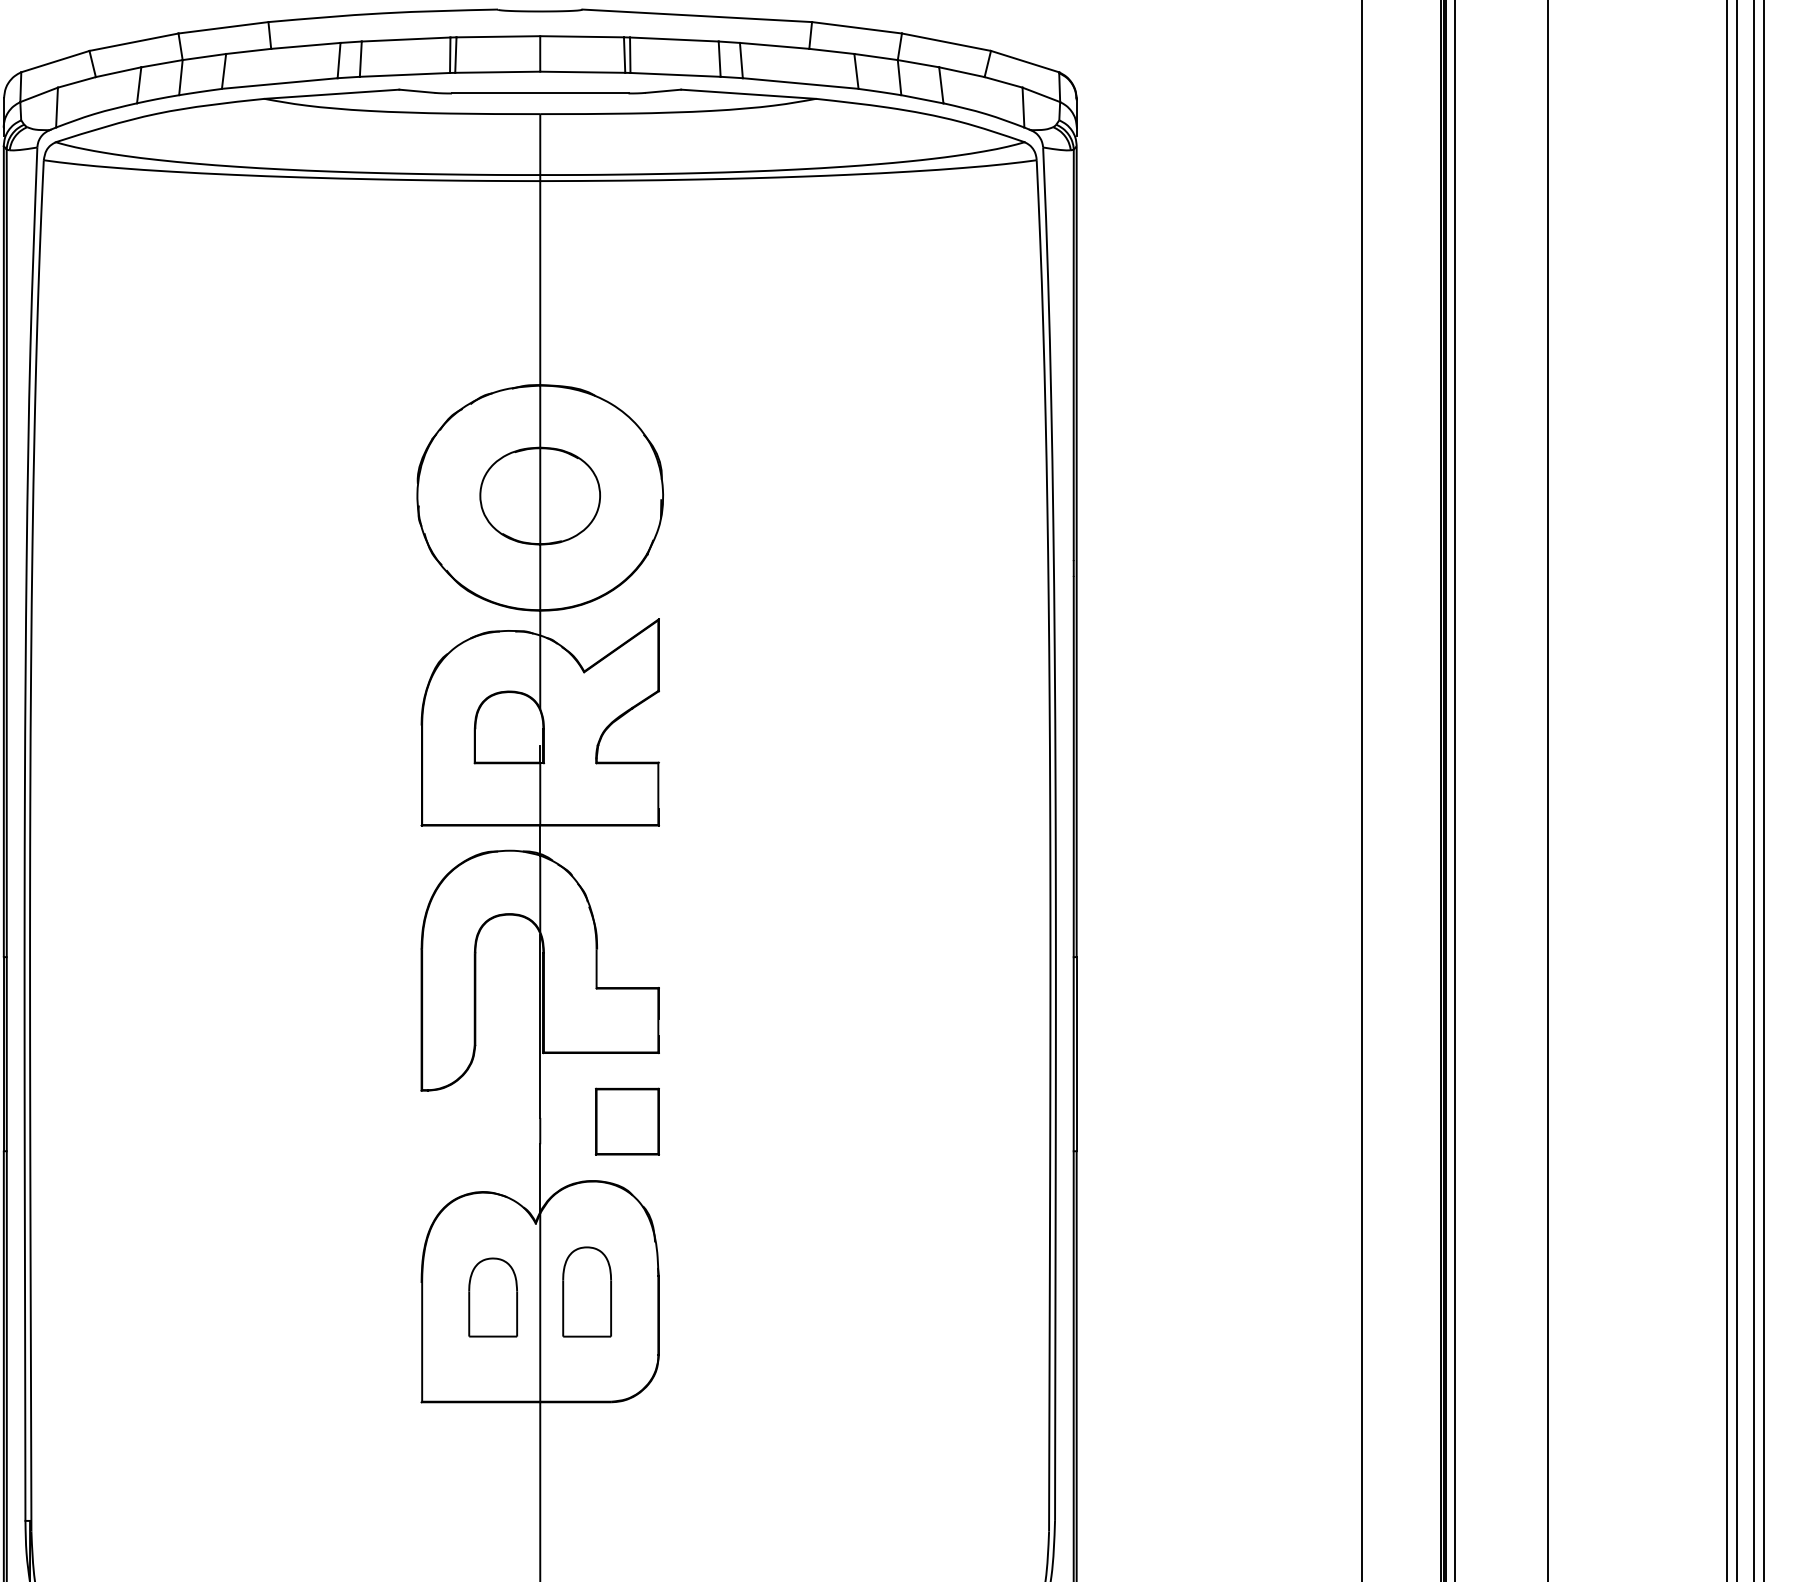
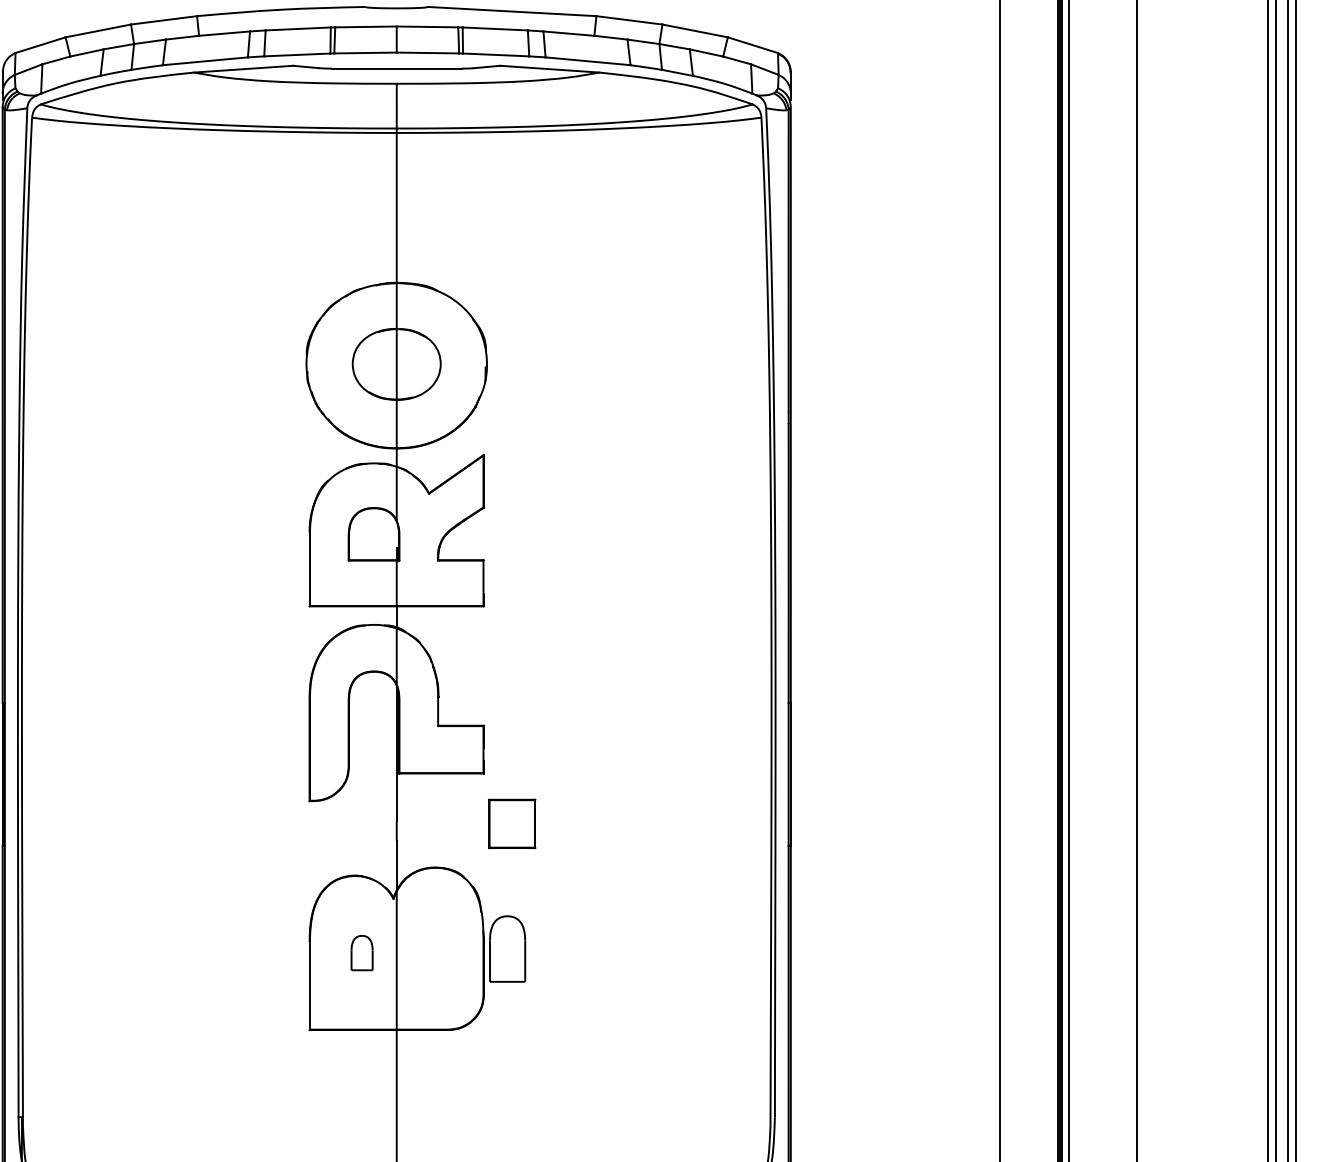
part: (627, 1121) -> (512, 823), moved
part: (586, 1291) -> (507, 948), moved
part: (492, 1297) -> (361, 953), size x0.6

